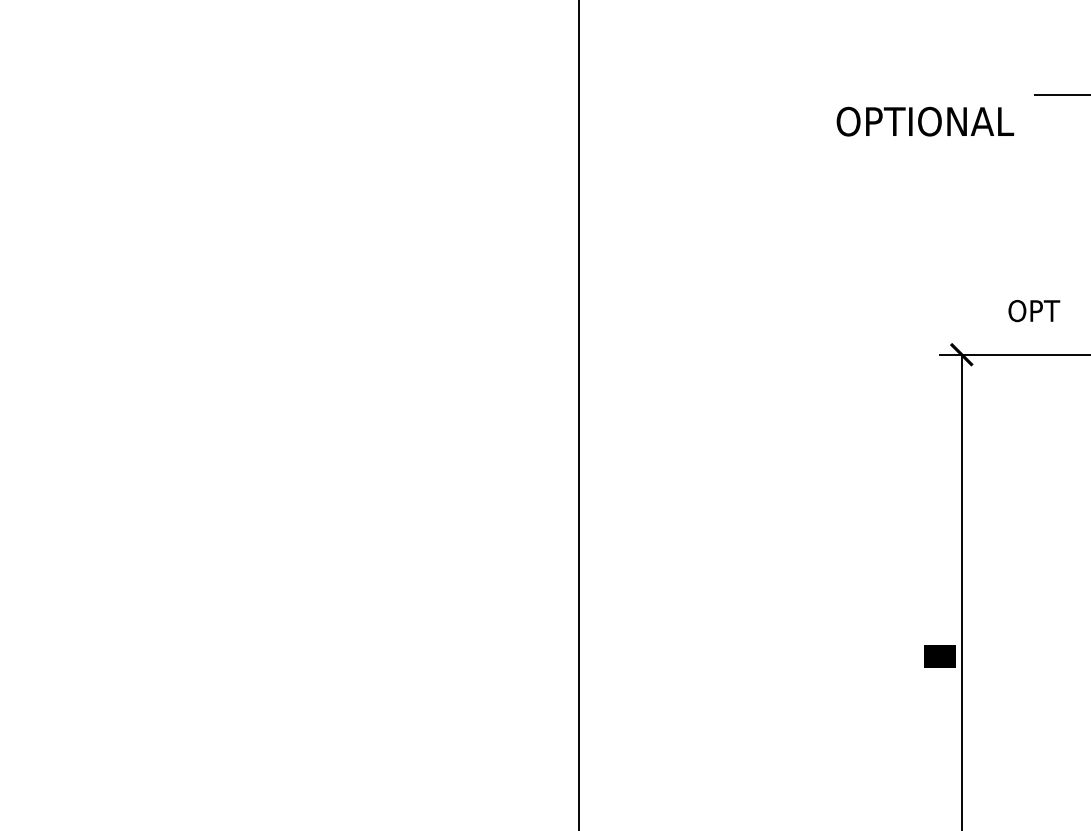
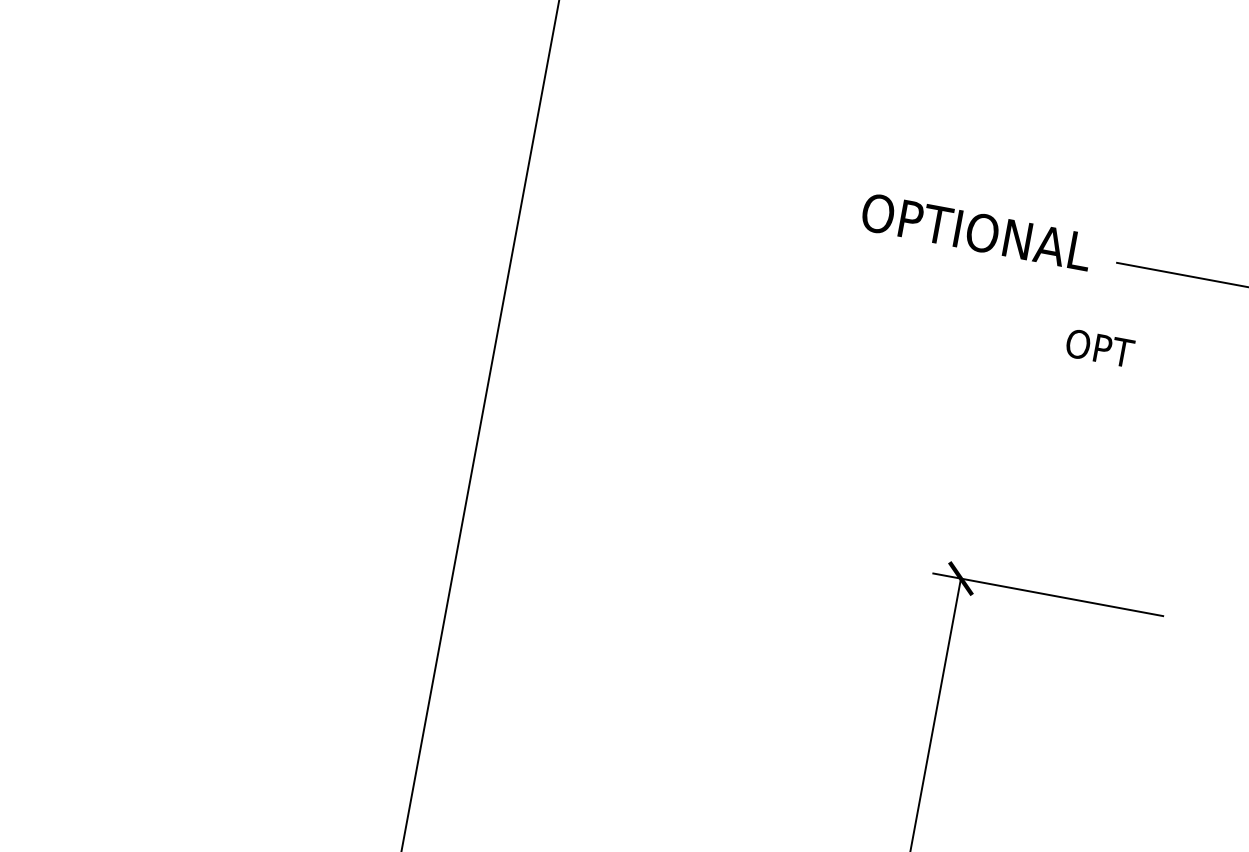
text: (925, 121) -> (977, 231), moved
text: (1034, 311) -> (1100, 349), moved

